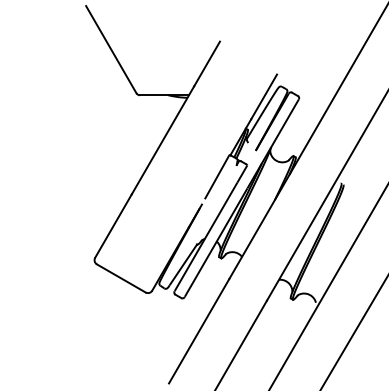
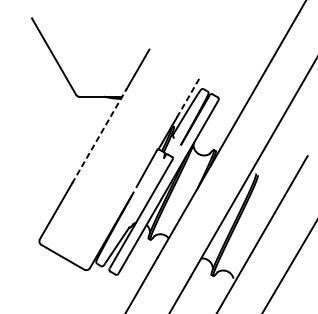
line: (264, 96) -> (188, 97), solid -> dashed
line: (163, 139) -> (99, 135), solid -> dashed

